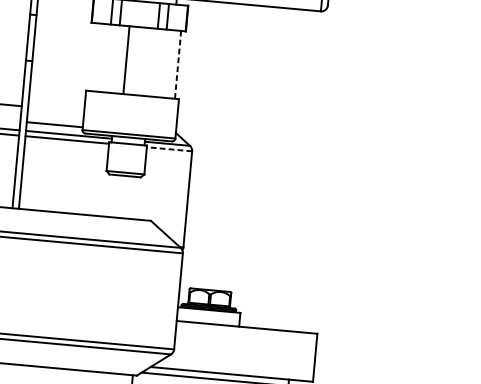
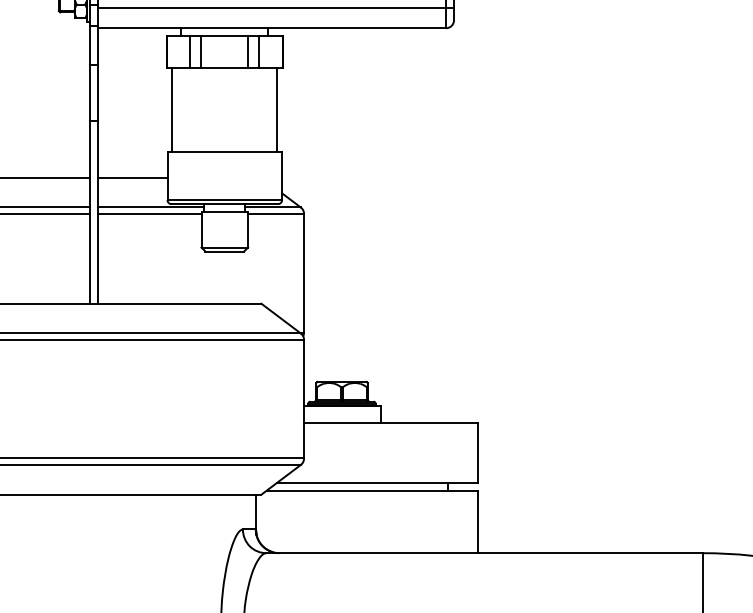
line: (126, 60) -> (172, 109), moved
line: (178, 64) -> (277, 109), dashed -> solid
line: (54, 124) -> (132, 177), moved
line: (169, 148) -> (276, 213), dashed -> solid

